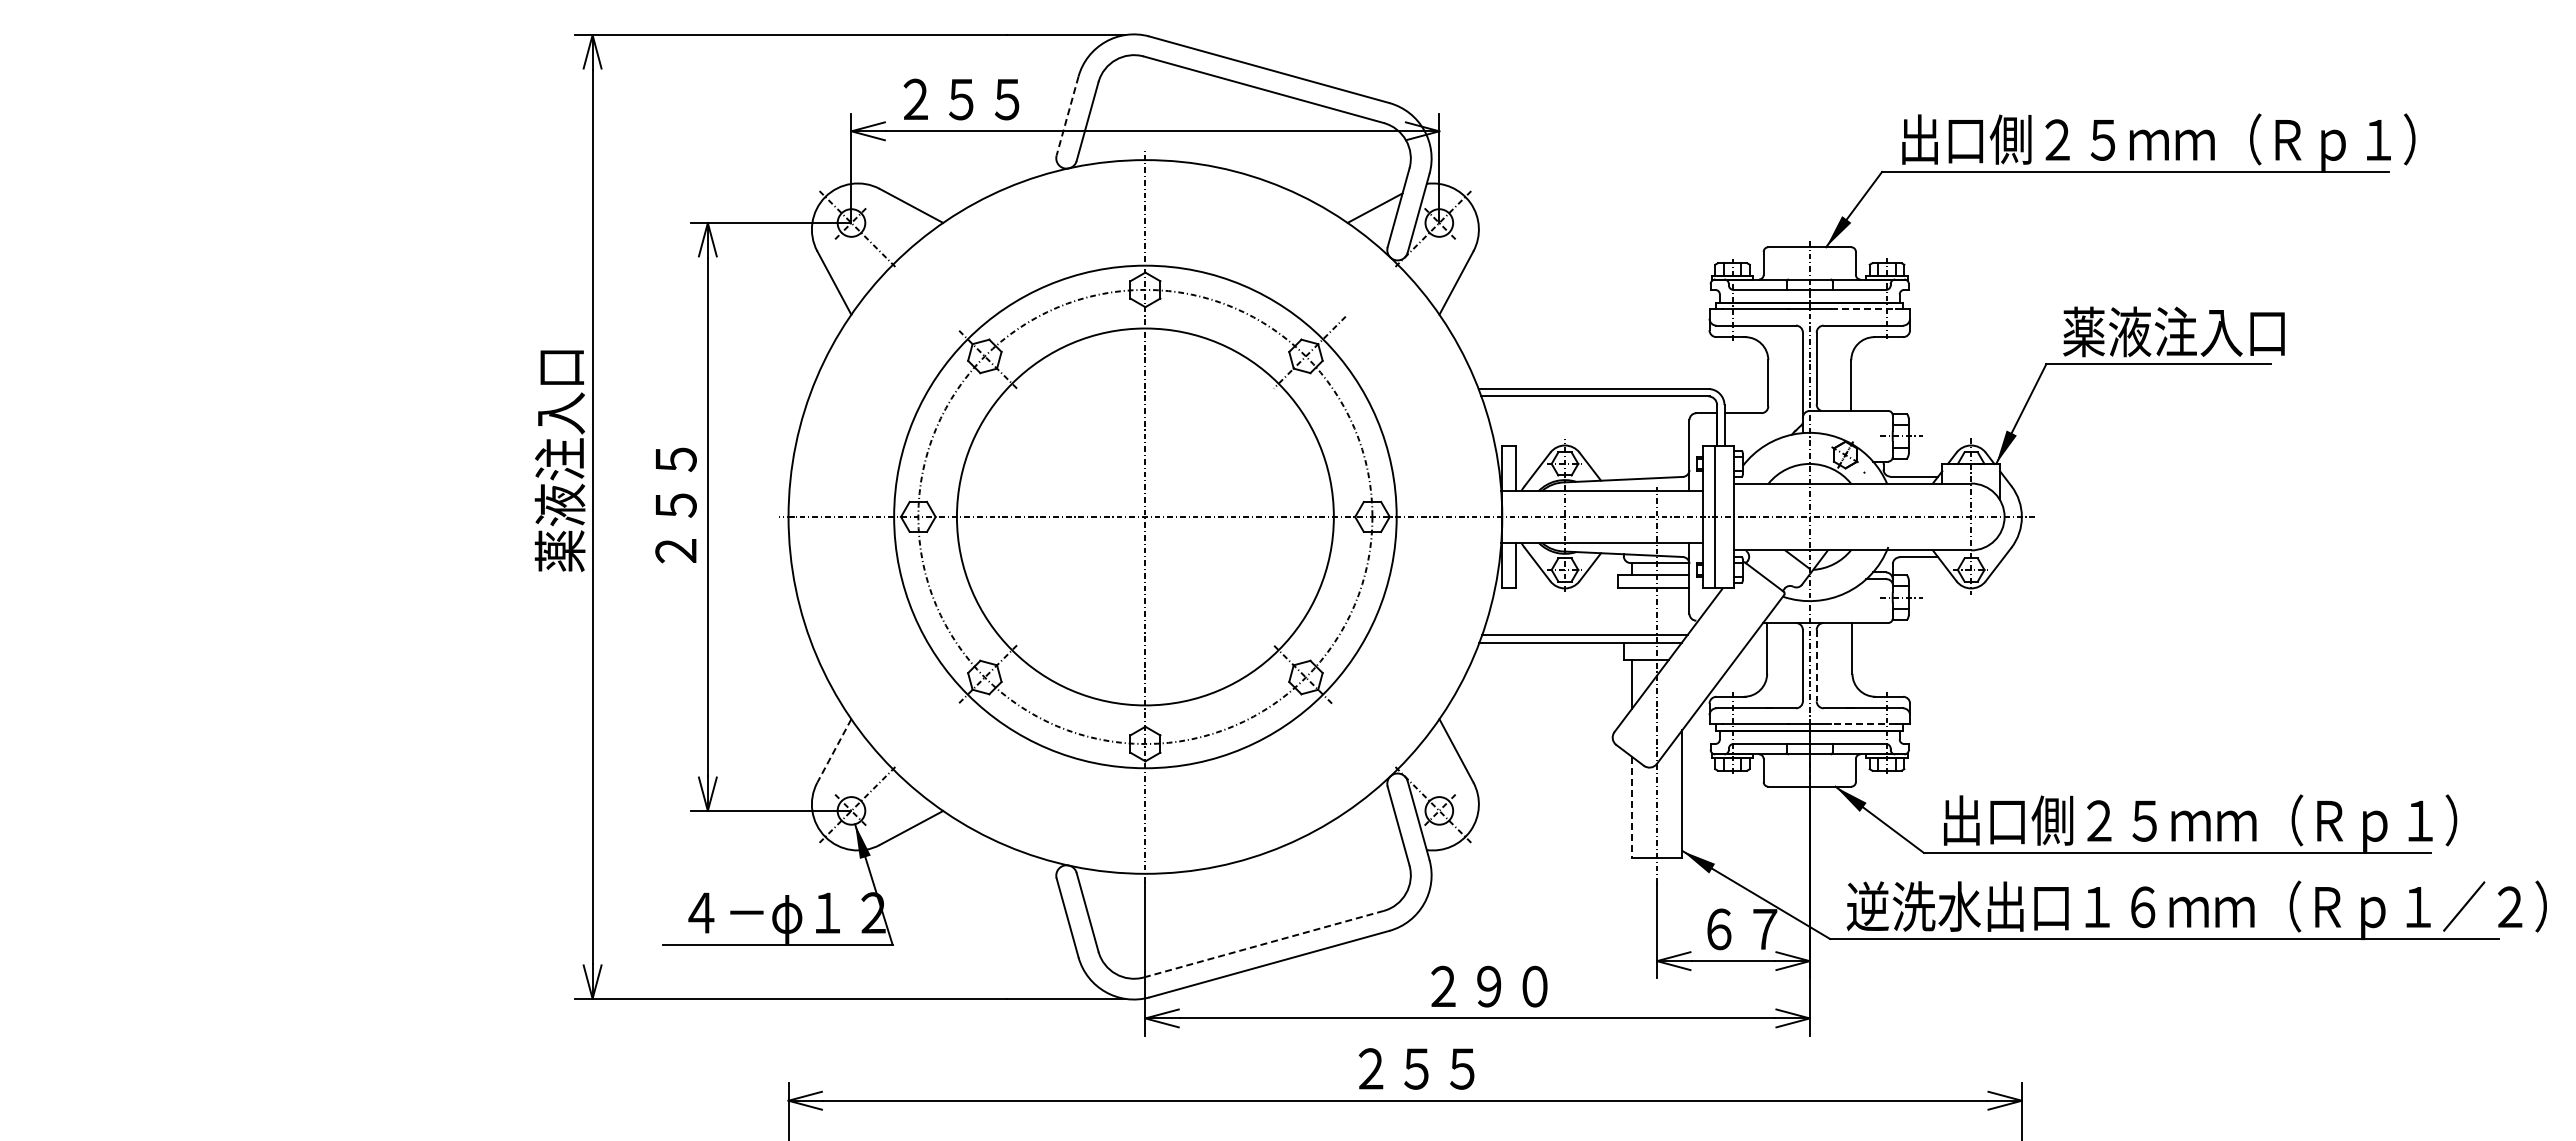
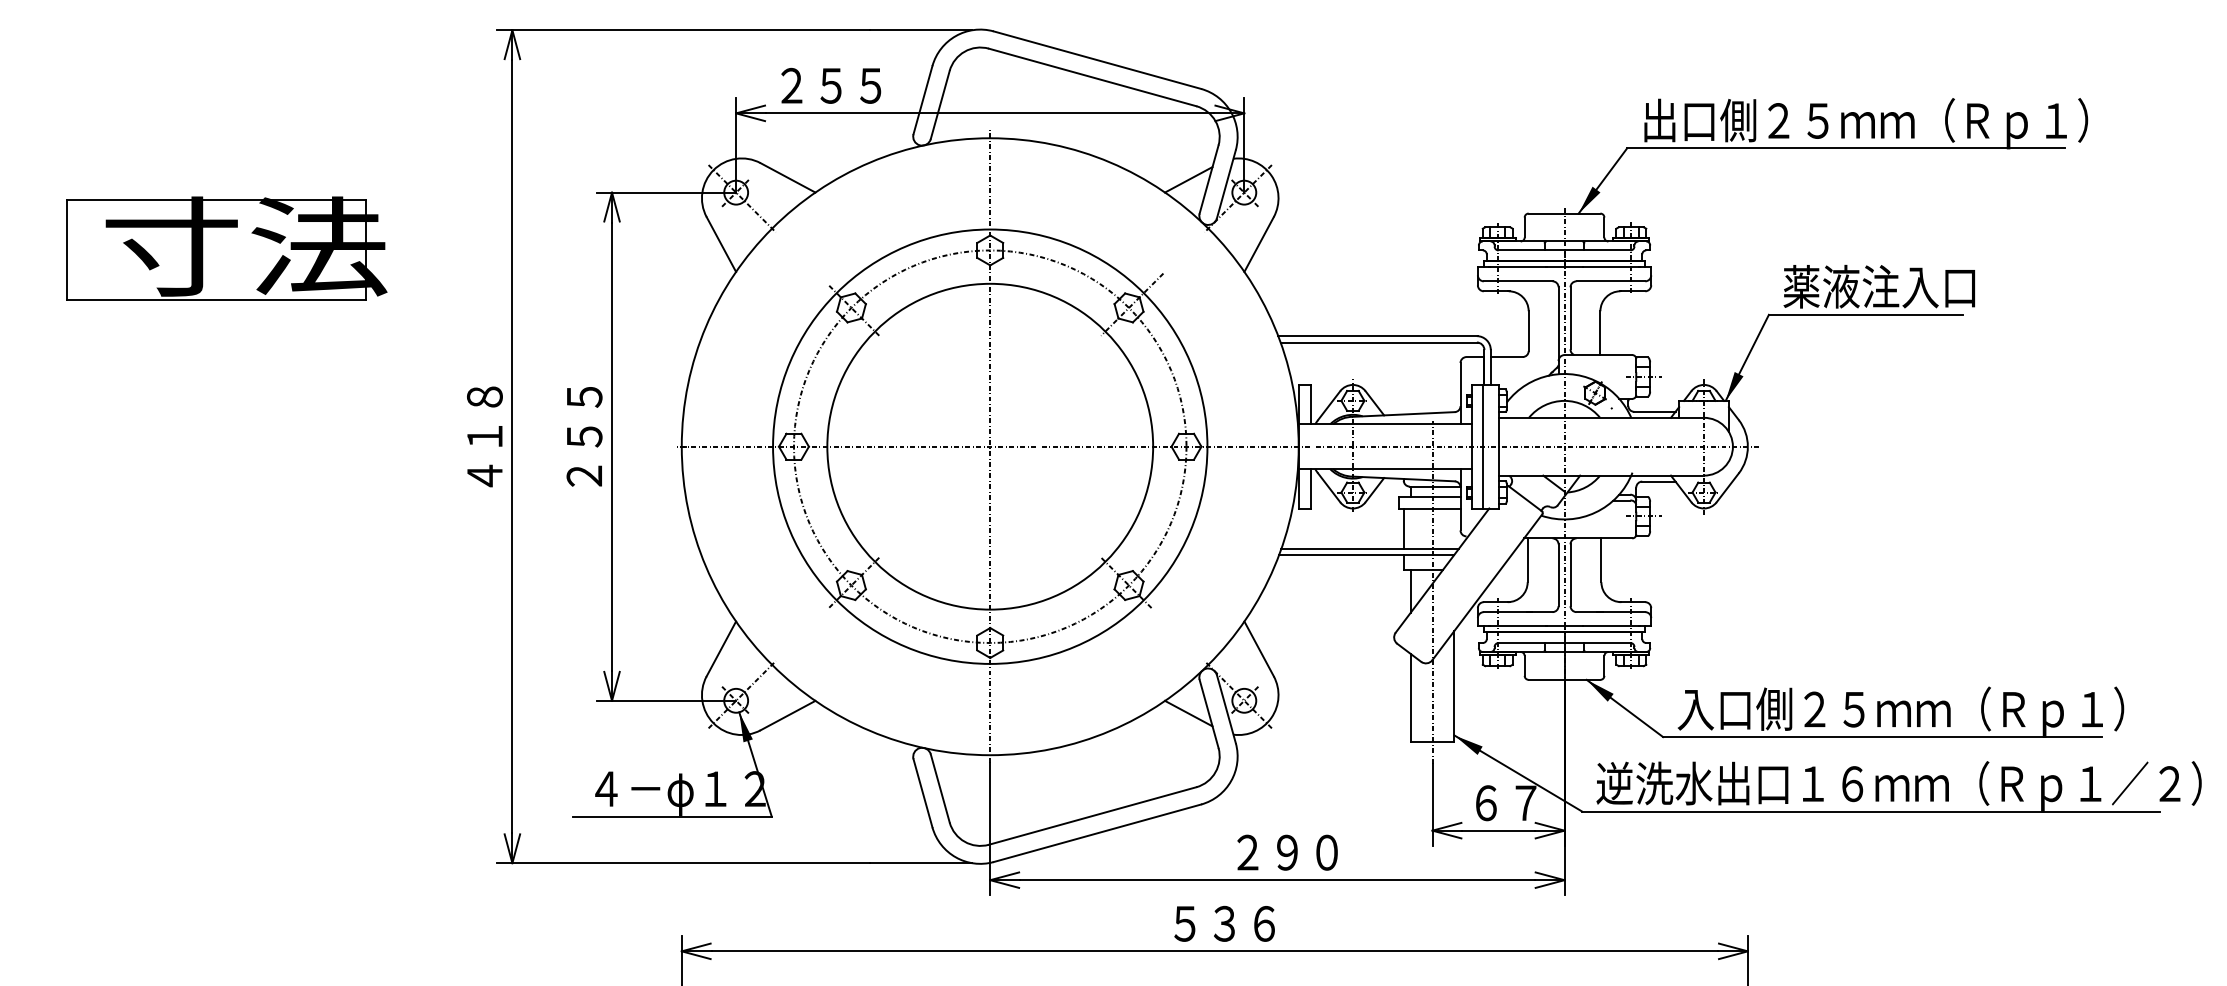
line: (1067, 116) -> (922, 100), dashed -> solid
part: (262, 287) -> (227, 248), added
line: (1864, 309) -> (1611, 267), dashed -> solid
text: (559, 461) -> (483, 398), 薬液注入口 -> ４１８
line: (1623, 611) -> (1403, 528), added
line: (1816, 665) -> (1570, 575), dashed -> solid
line: (1863, 724) -> (1610, 626), dashed -> solid
line: (834, 750) -> (721, 648), dashed -> solid
line: (1631, 807) -> (1410, 697), dashed -> solid
text: (1961, 820) -> (1695, 709), 出口側２５ｍｍ（Ｒｐ１） -> 入口側２５ｍｍ（Ｒｐ１）
line: (1374, 825) -> (1188, 713), added
line: (1264, 944) -> (1093, 816), dashed -> solid
text: (1416, 1068) -> (1224, 923), ２５５ -> ５３６

